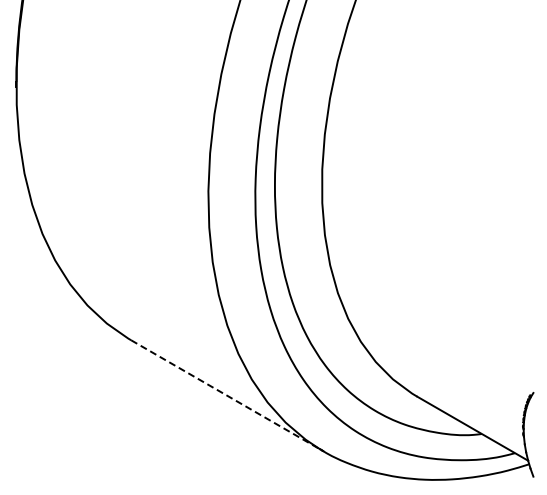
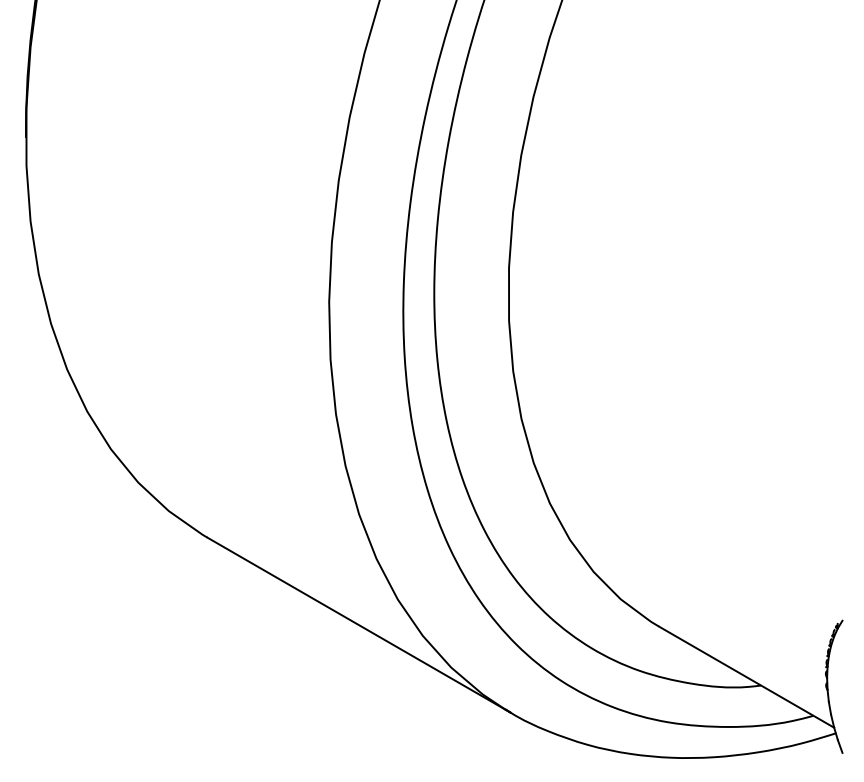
line: (227, 395) -> (359, 624), dashed -> solid

